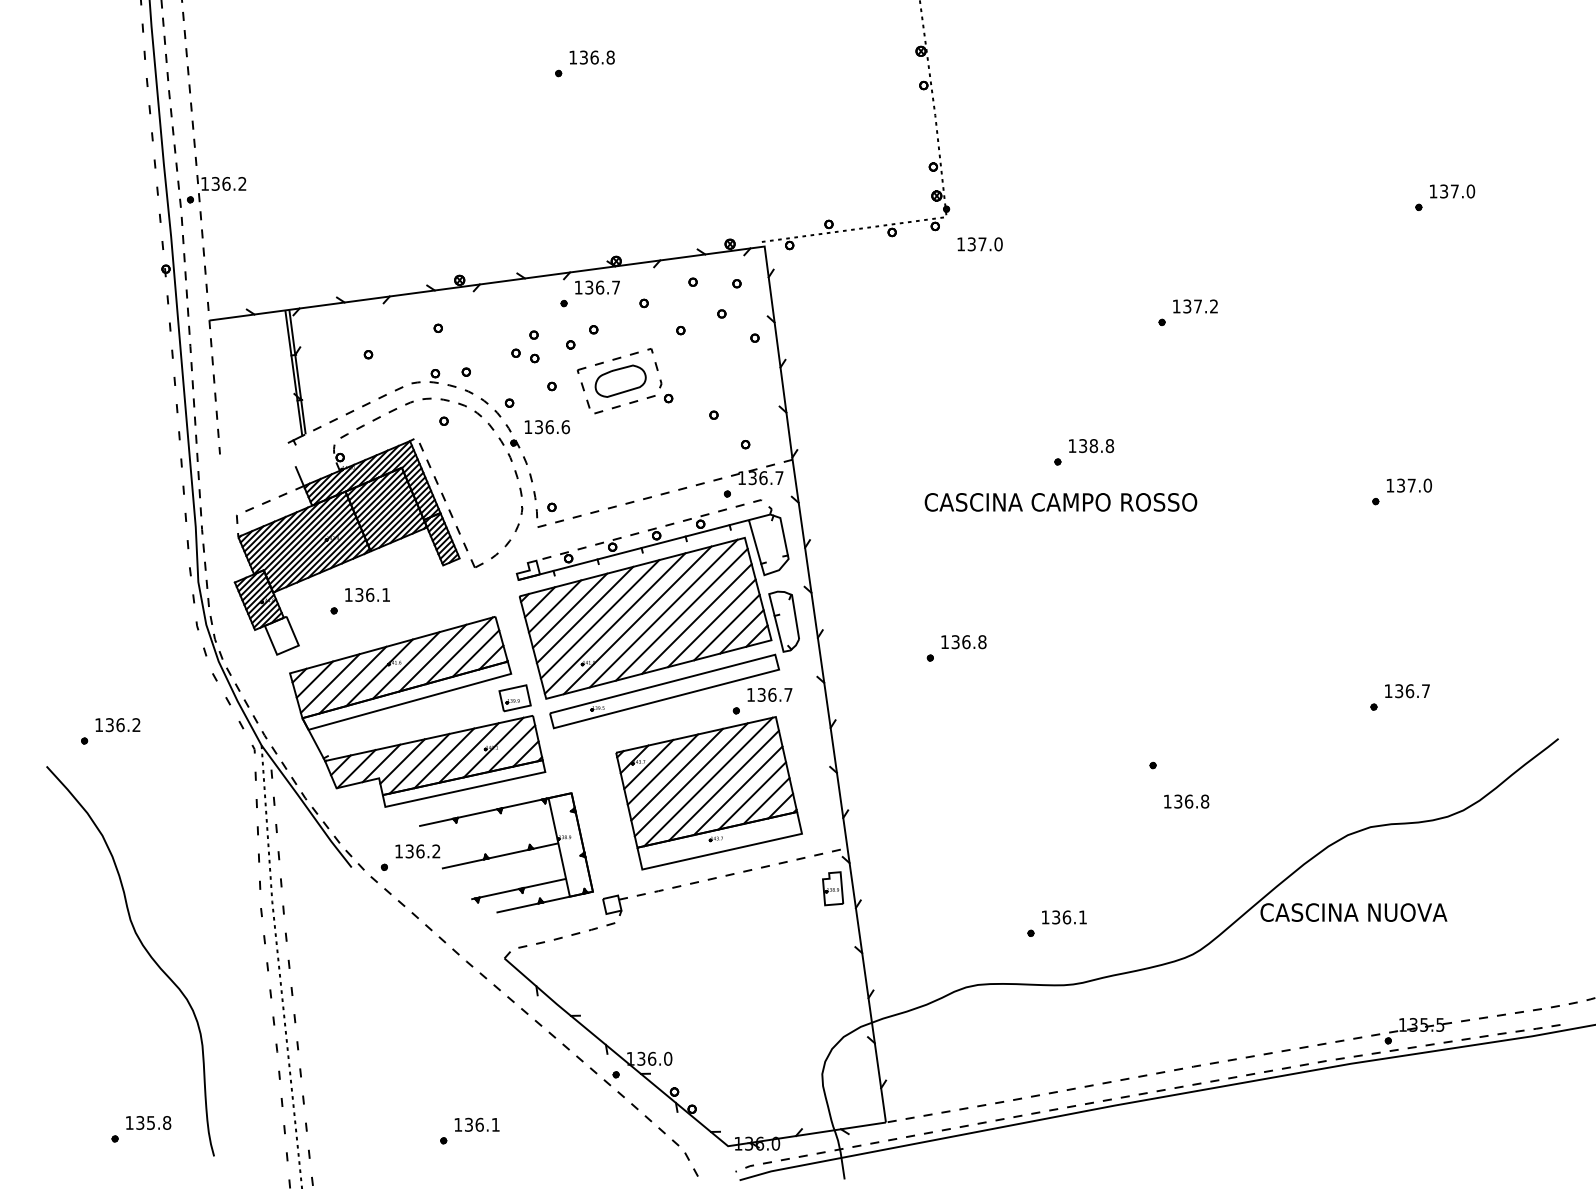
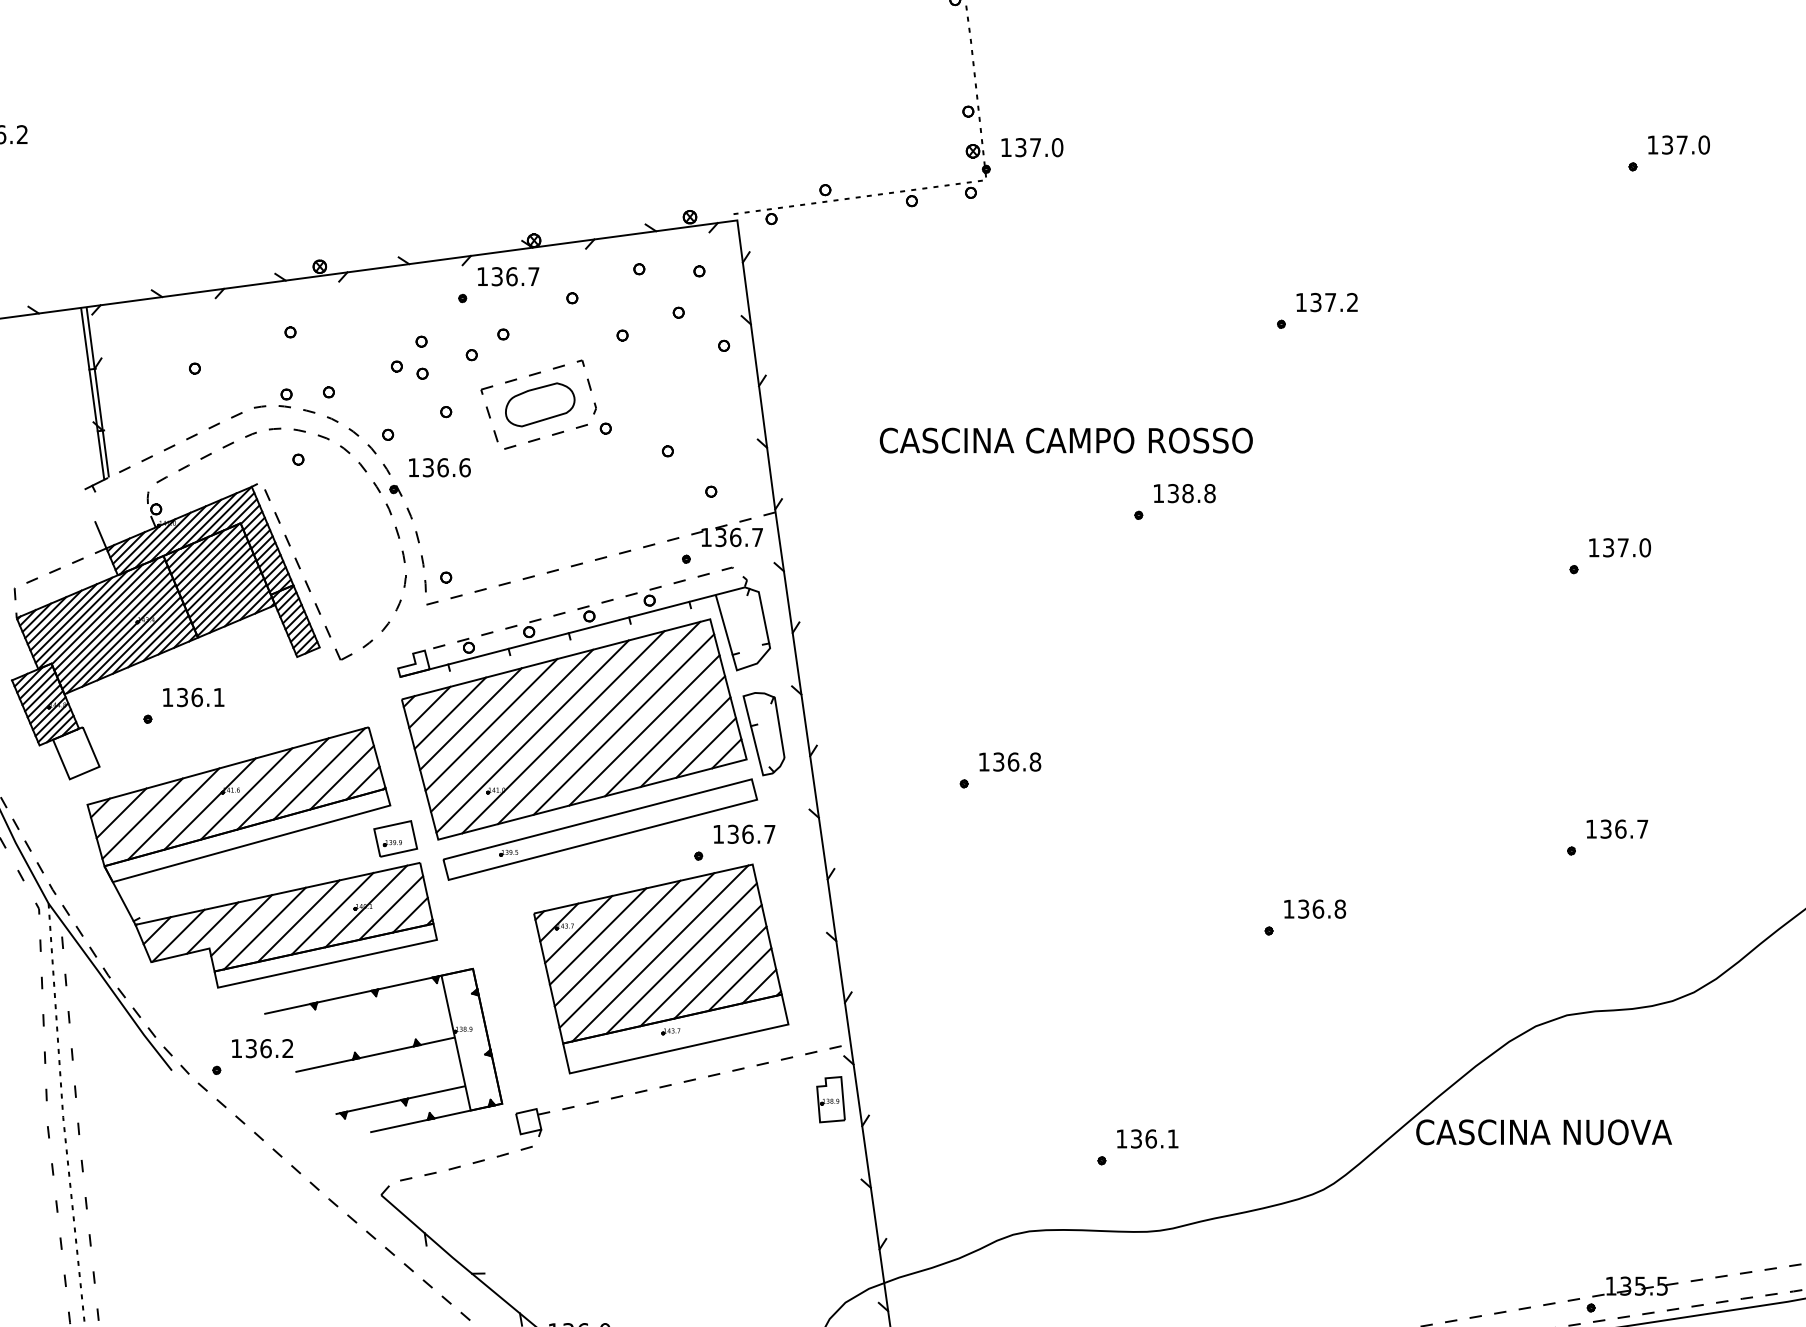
text: (979, 244) -> (1031, 147), moved
text: (1060, 502) -> (1065, 440), moved
text: (1186, 801) -> (1314, 909), moved

